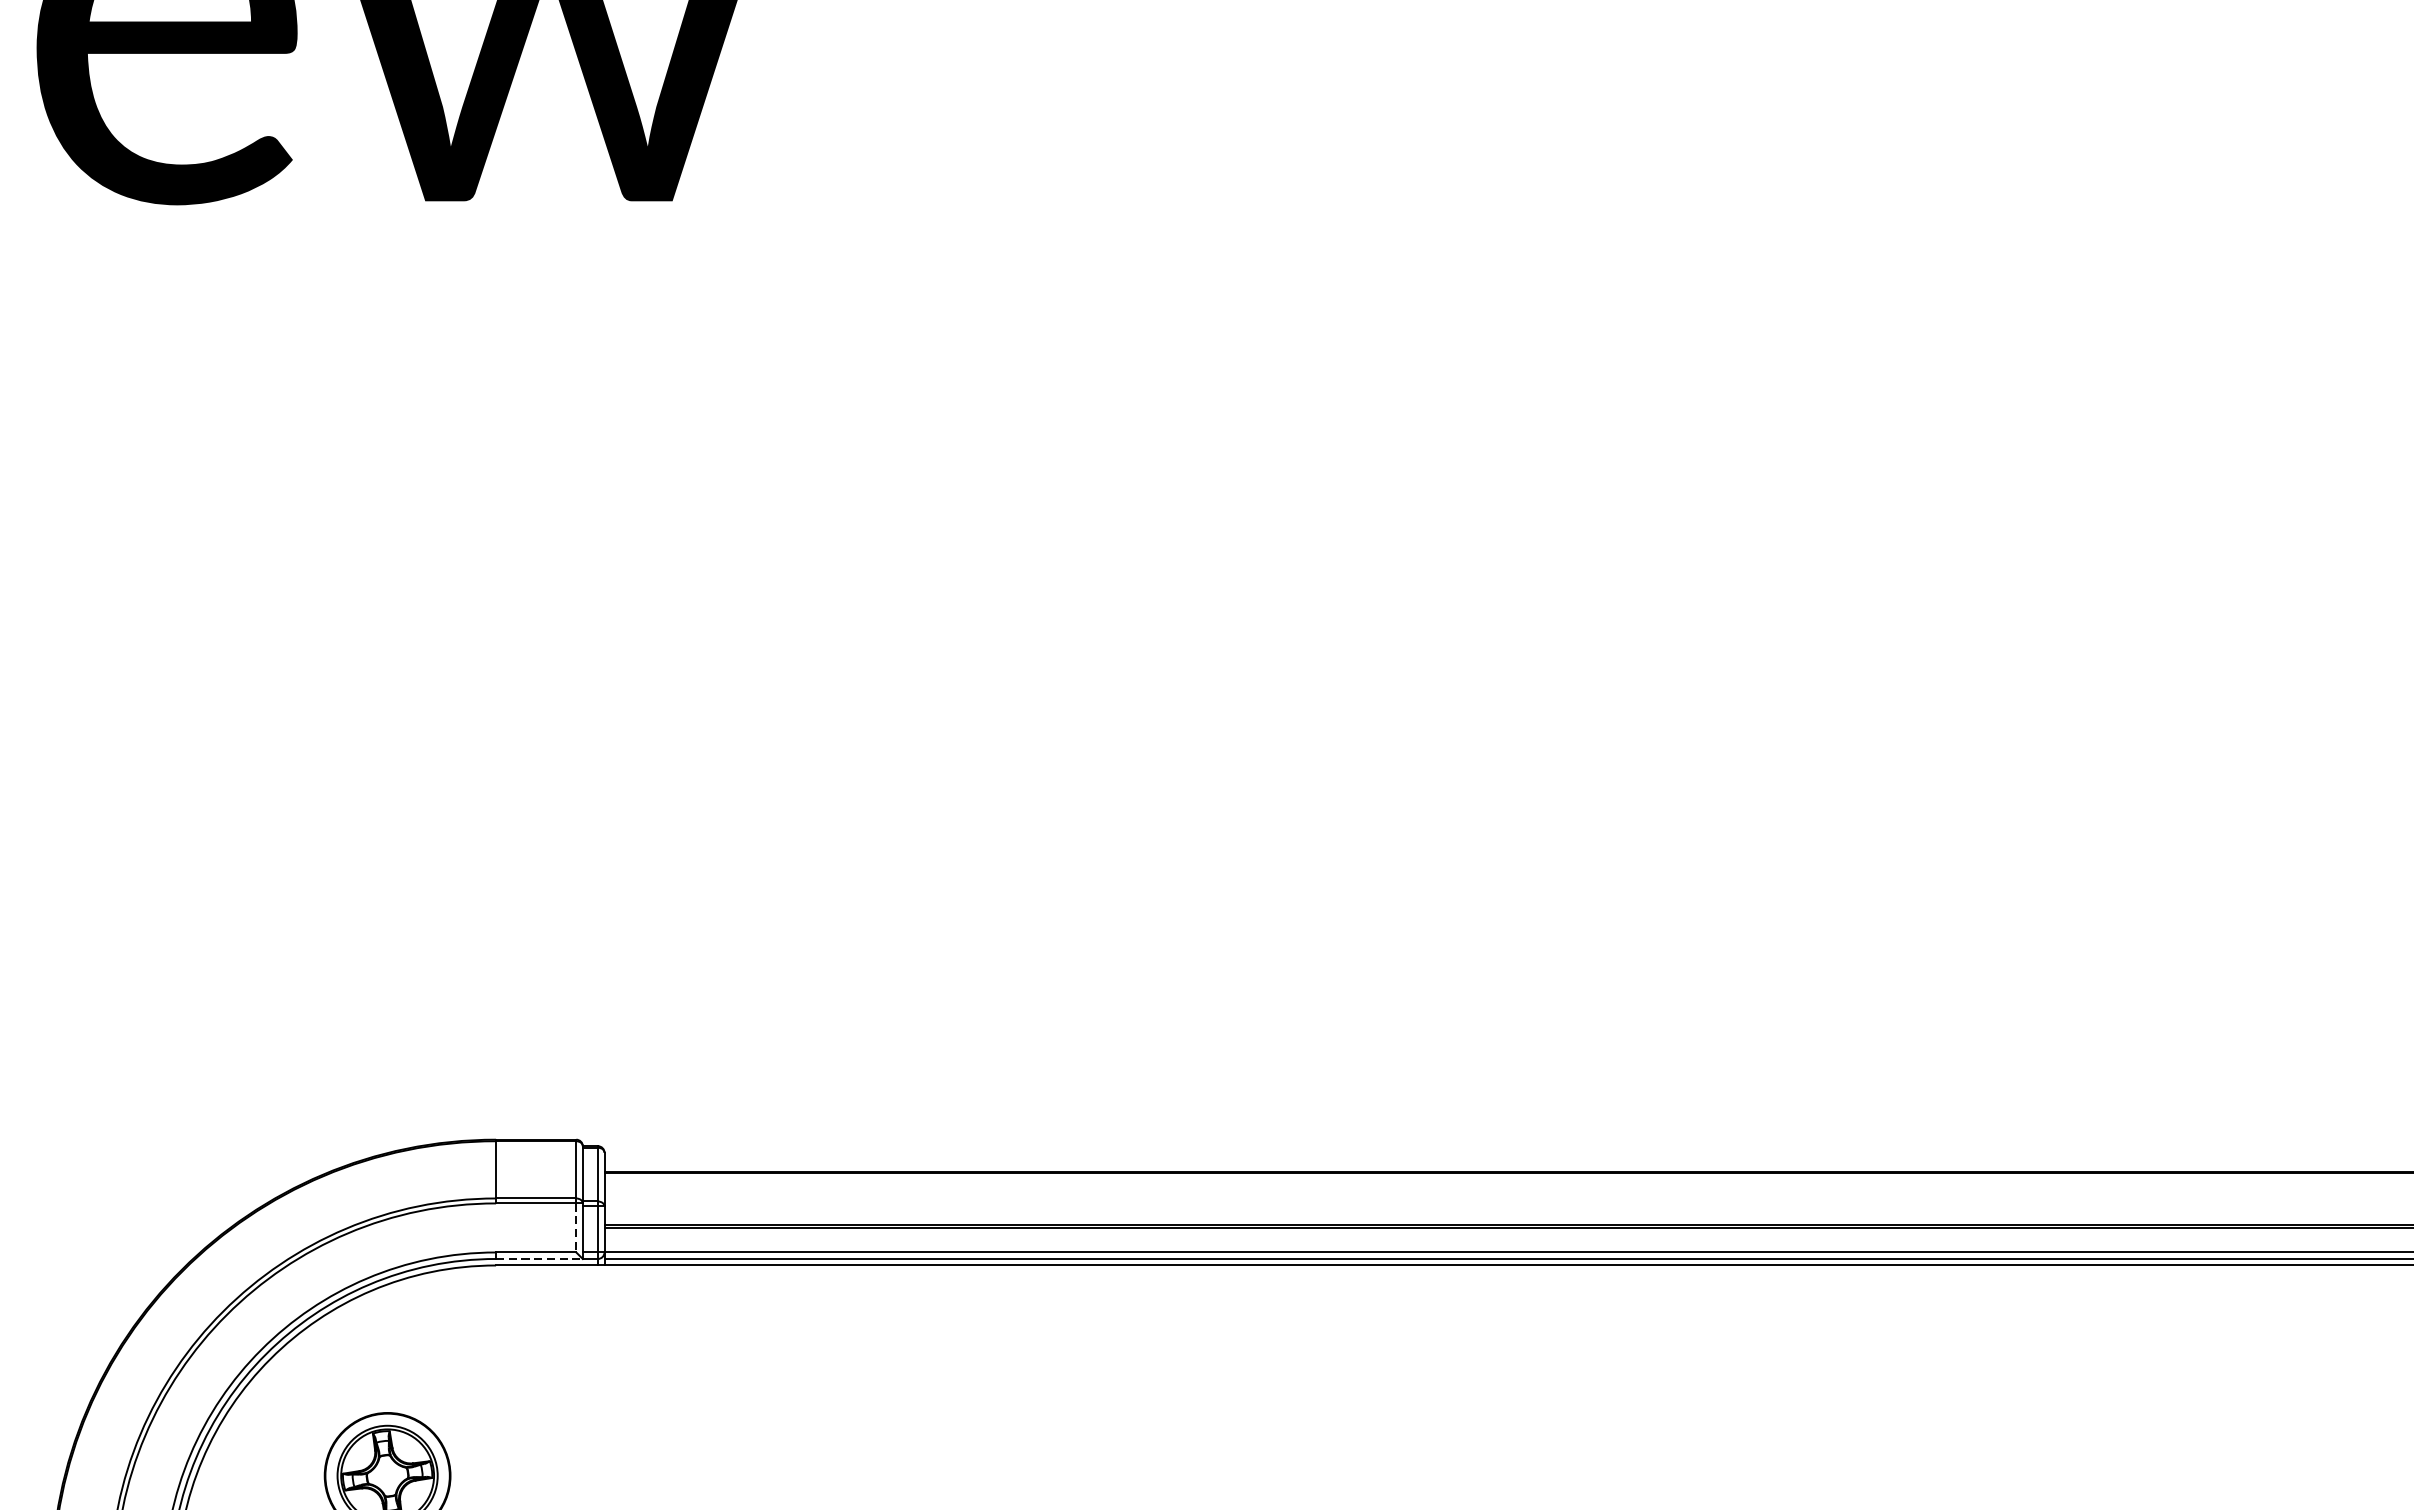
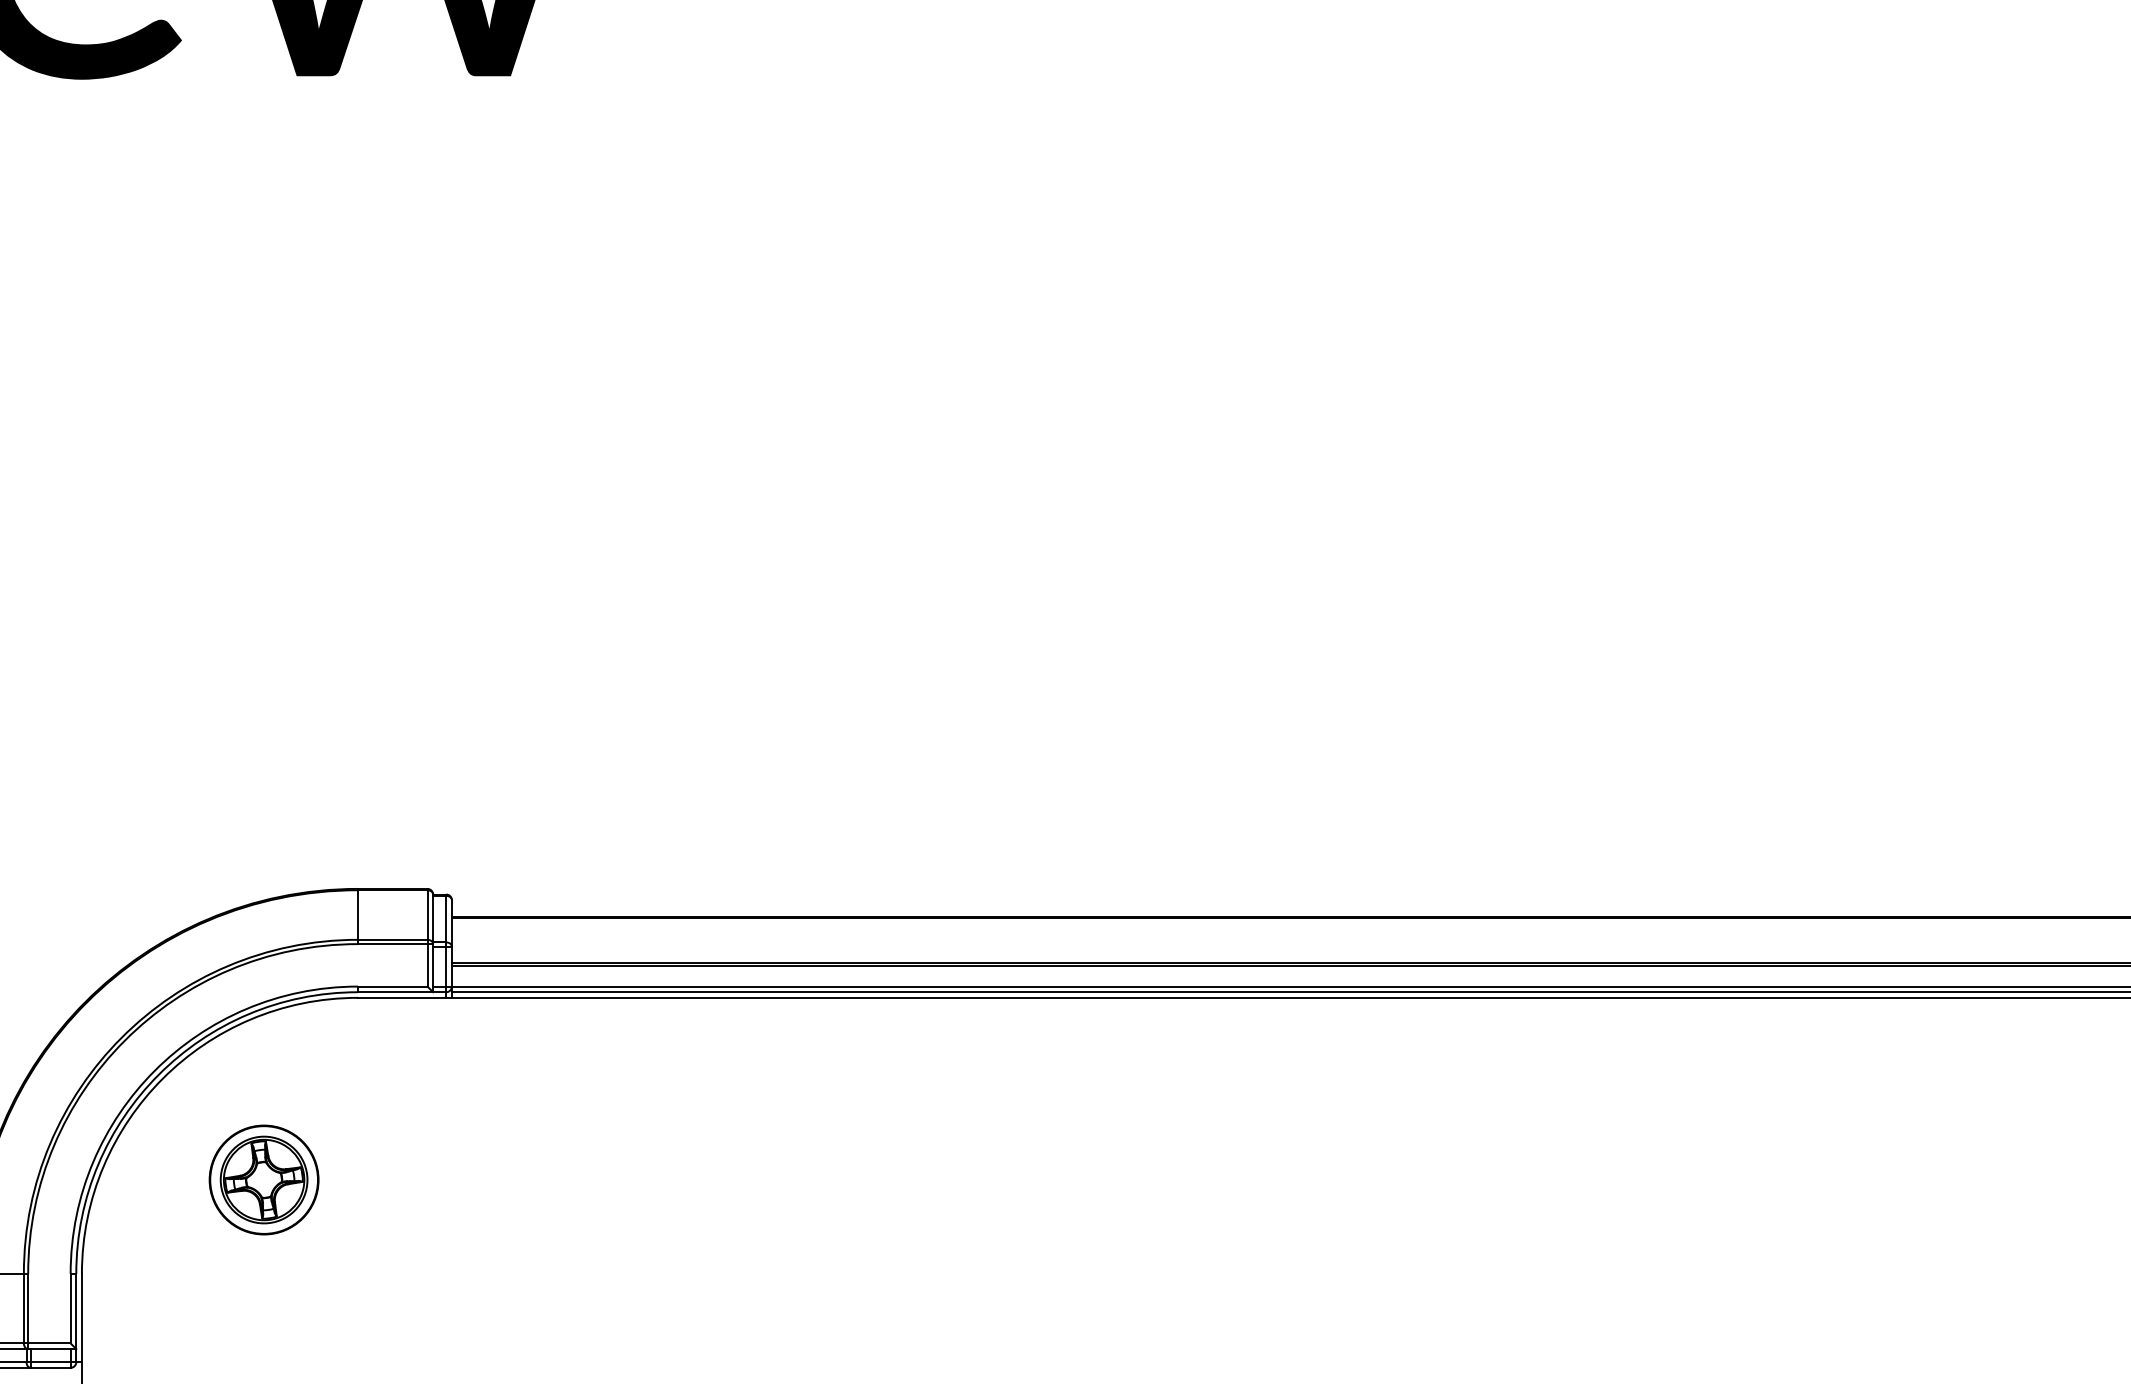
line: (576, 1228) -> (427, 965), dashed -> solid
line: (539, 1259) -> (395, 992), dashed -> solid

